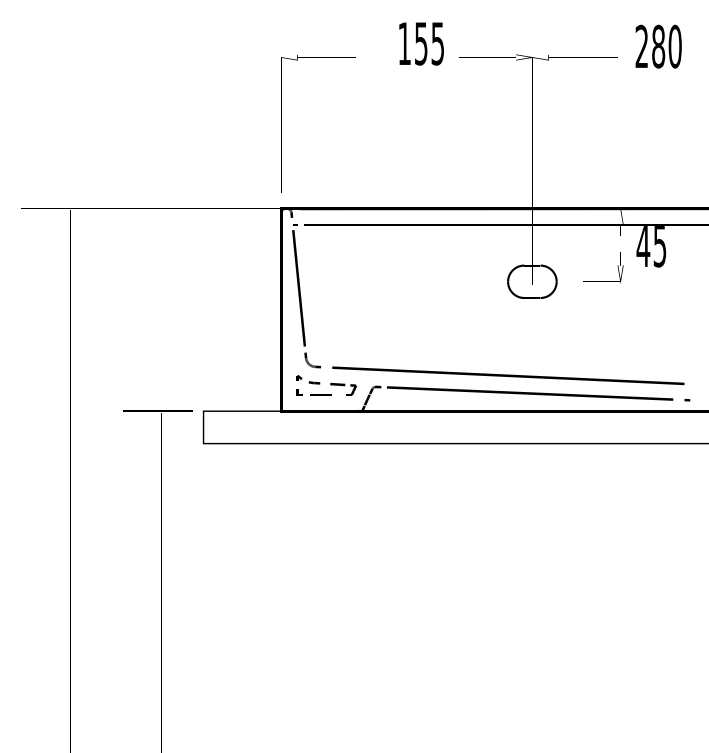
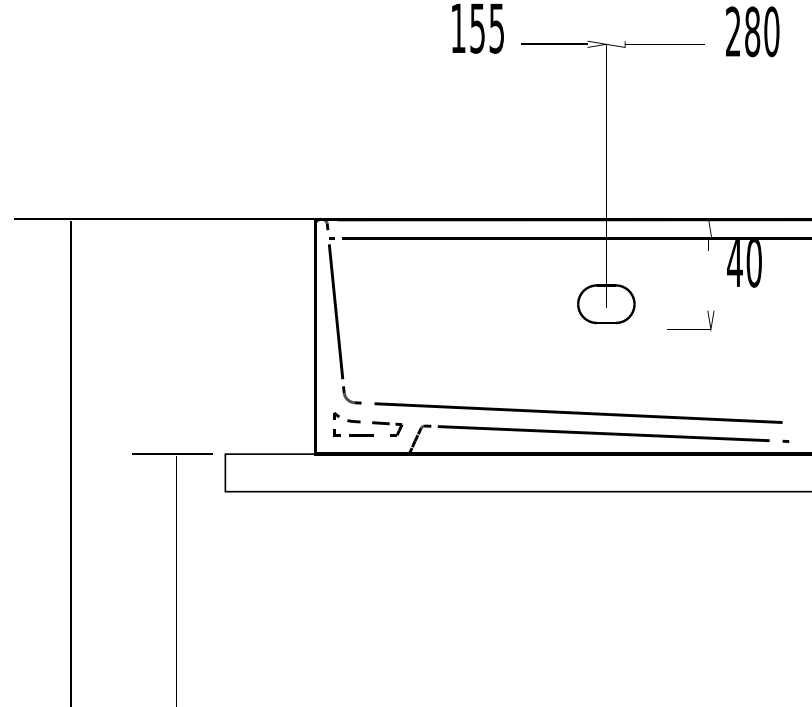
part: (281, 123) -> (315, 120), removed
text: (659, 245) -> (753, 262), 45 -> 40
part: (603, 281) -> (691, 329), moved

